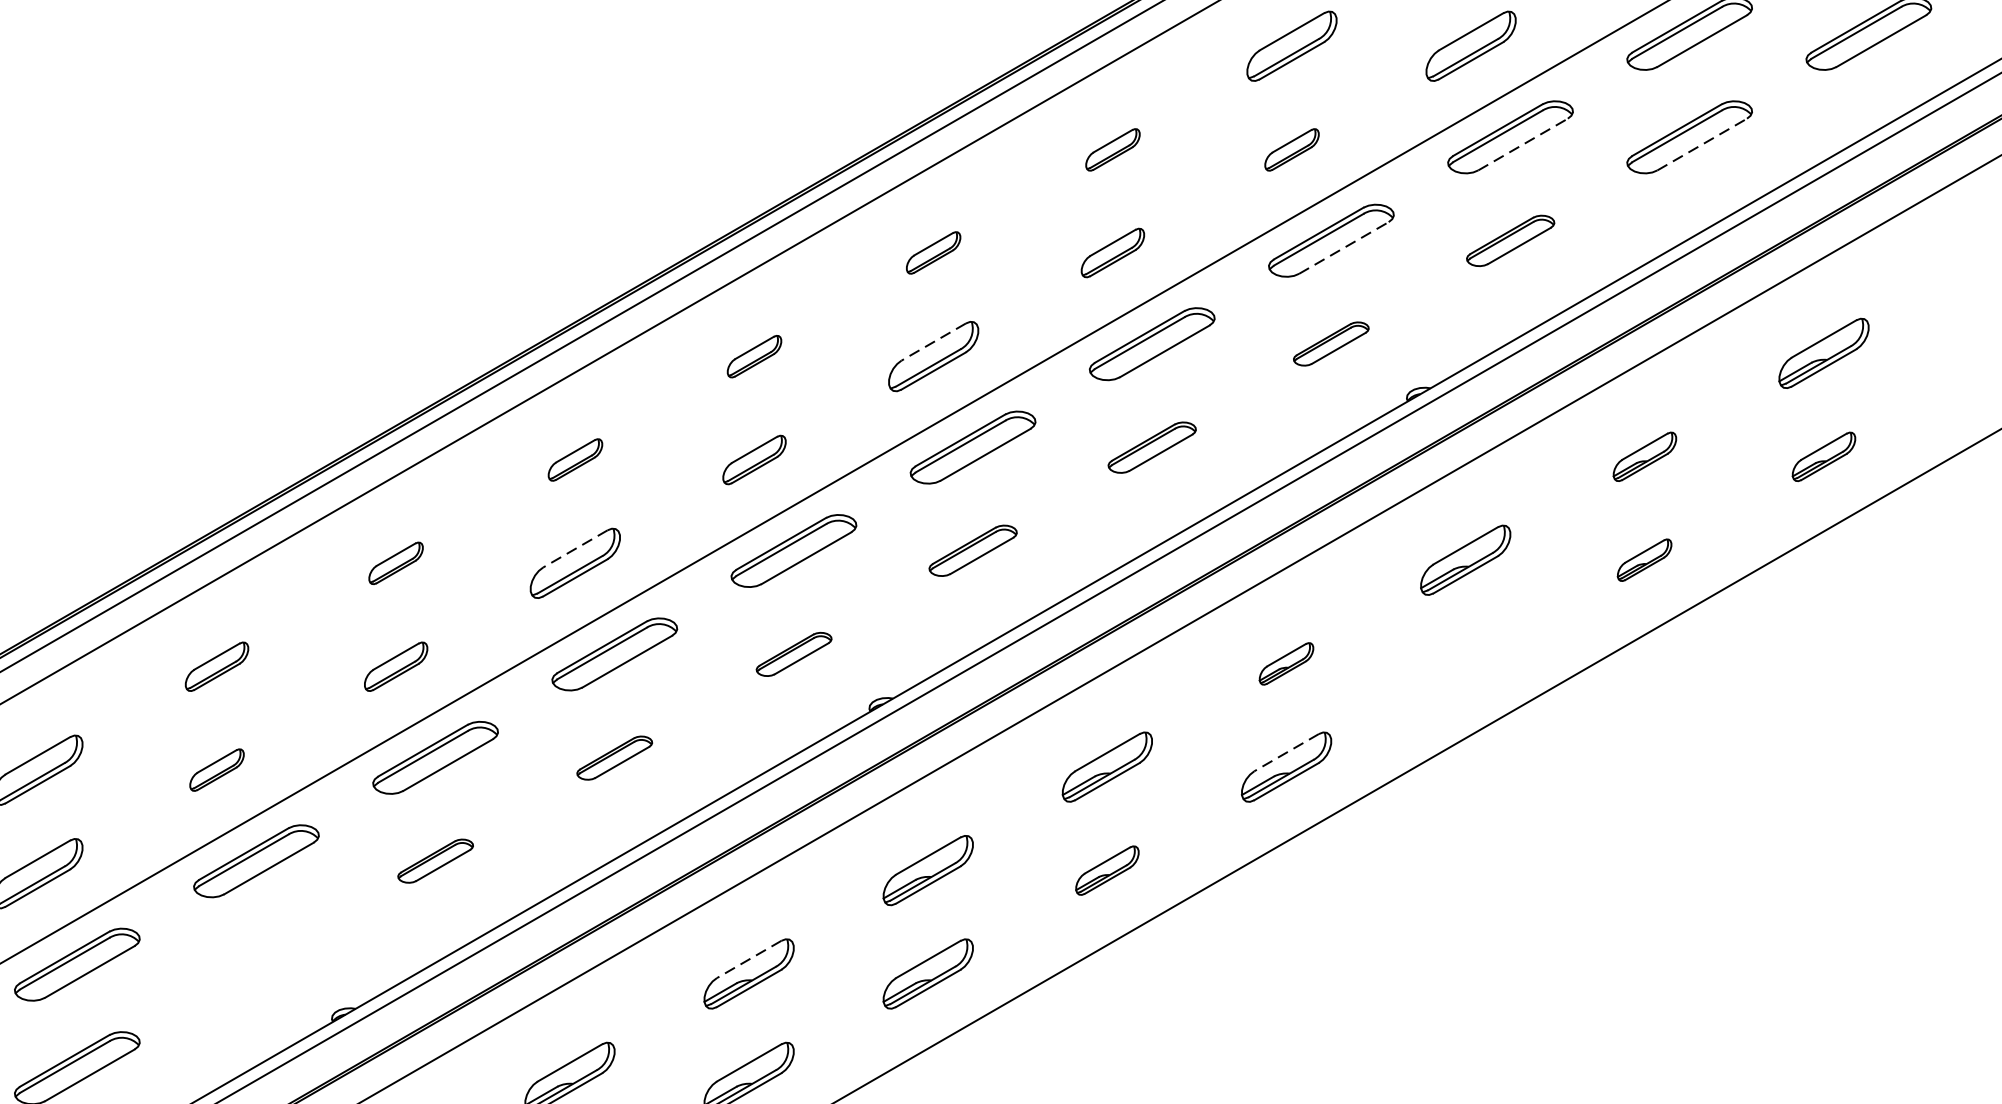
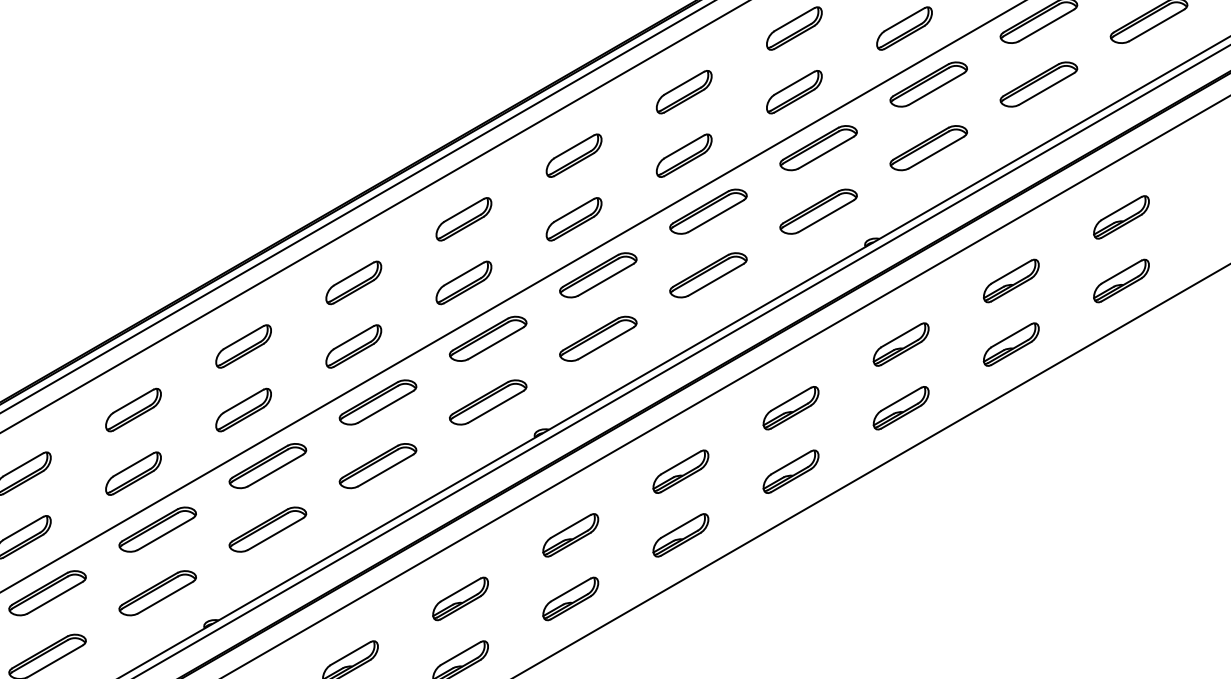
line: (1523, 145) -> (936, 89), dashed -> solid
line: (1702, 145) -> (1046, 89), dashed -> solid
part: (1113, 150) -> (684, 92), size x1.67
part: (1292, 150) -> (794, 92), size x1.67
part: (1510, 241) -> (928, 148), size x1.43
line: (1344, 247) -> (826, 152), dashed -> solid
part: (932, 252) -> (573, 155), size x1.67
part: (1113, 252) -> (684, 155), size x1.43
line: (934, 342) -> (574, 210), dashed -> solid
part: (1331, 343) -> (818, 211), size x1.67
part: (753, 356) -> (463, 219), size x1.67
part: (1152, 447) -> (708, 275), size x1.43
part: (1645, 456) -> (1011, 280), size x1.43
part: (1824, 456) -> (1121, 280), size x1.43
part: (574, 459) -> (353, 282), size x1.67
part: (753, 459) -> (463, 282), size x1.43
line: (574, 548) -> (353, 337), dashed -> solid
part: (973, 550) -> (598, 338), size x1.43
part: (1643, 560) -> (1010, 344), size x1.67
part: (395, 563) -> (243, 346), size x1.67
part: (794, 654) -> (488, 402), size x1.67
part: (1285, 664) -> (790, 408), size x1.67
part: (1464, 664) -> (900, 408), added
part: (217, 665) -> (133, 409), size x1.43
part: (395, 665) -> (243, 409), size x1.43
line: (1287, 752) -> (791, 462), dashed -> solid
part: (613, 758) -> (377, 466), size x1.67
part: (217, 769) -> (133, 473), size x1.67
part: (434, 861) -> (267, 529), size x1.67
part: (1106, 870) -> (680, 535), size x1.43
line: (748, 960) -> (460, 590), dashed -> solid
part: (256, 965) -> (157, 593), added

